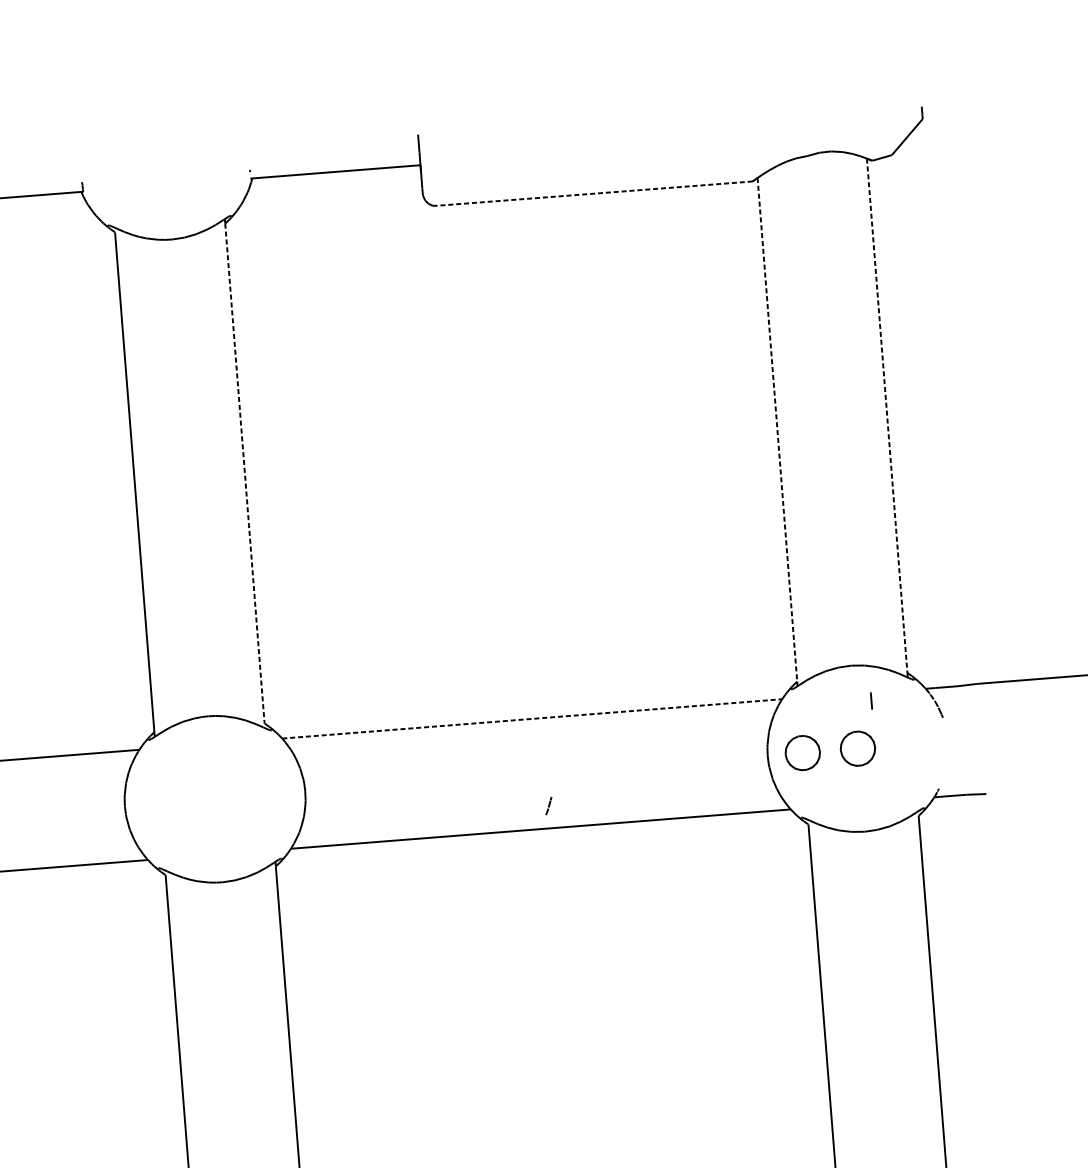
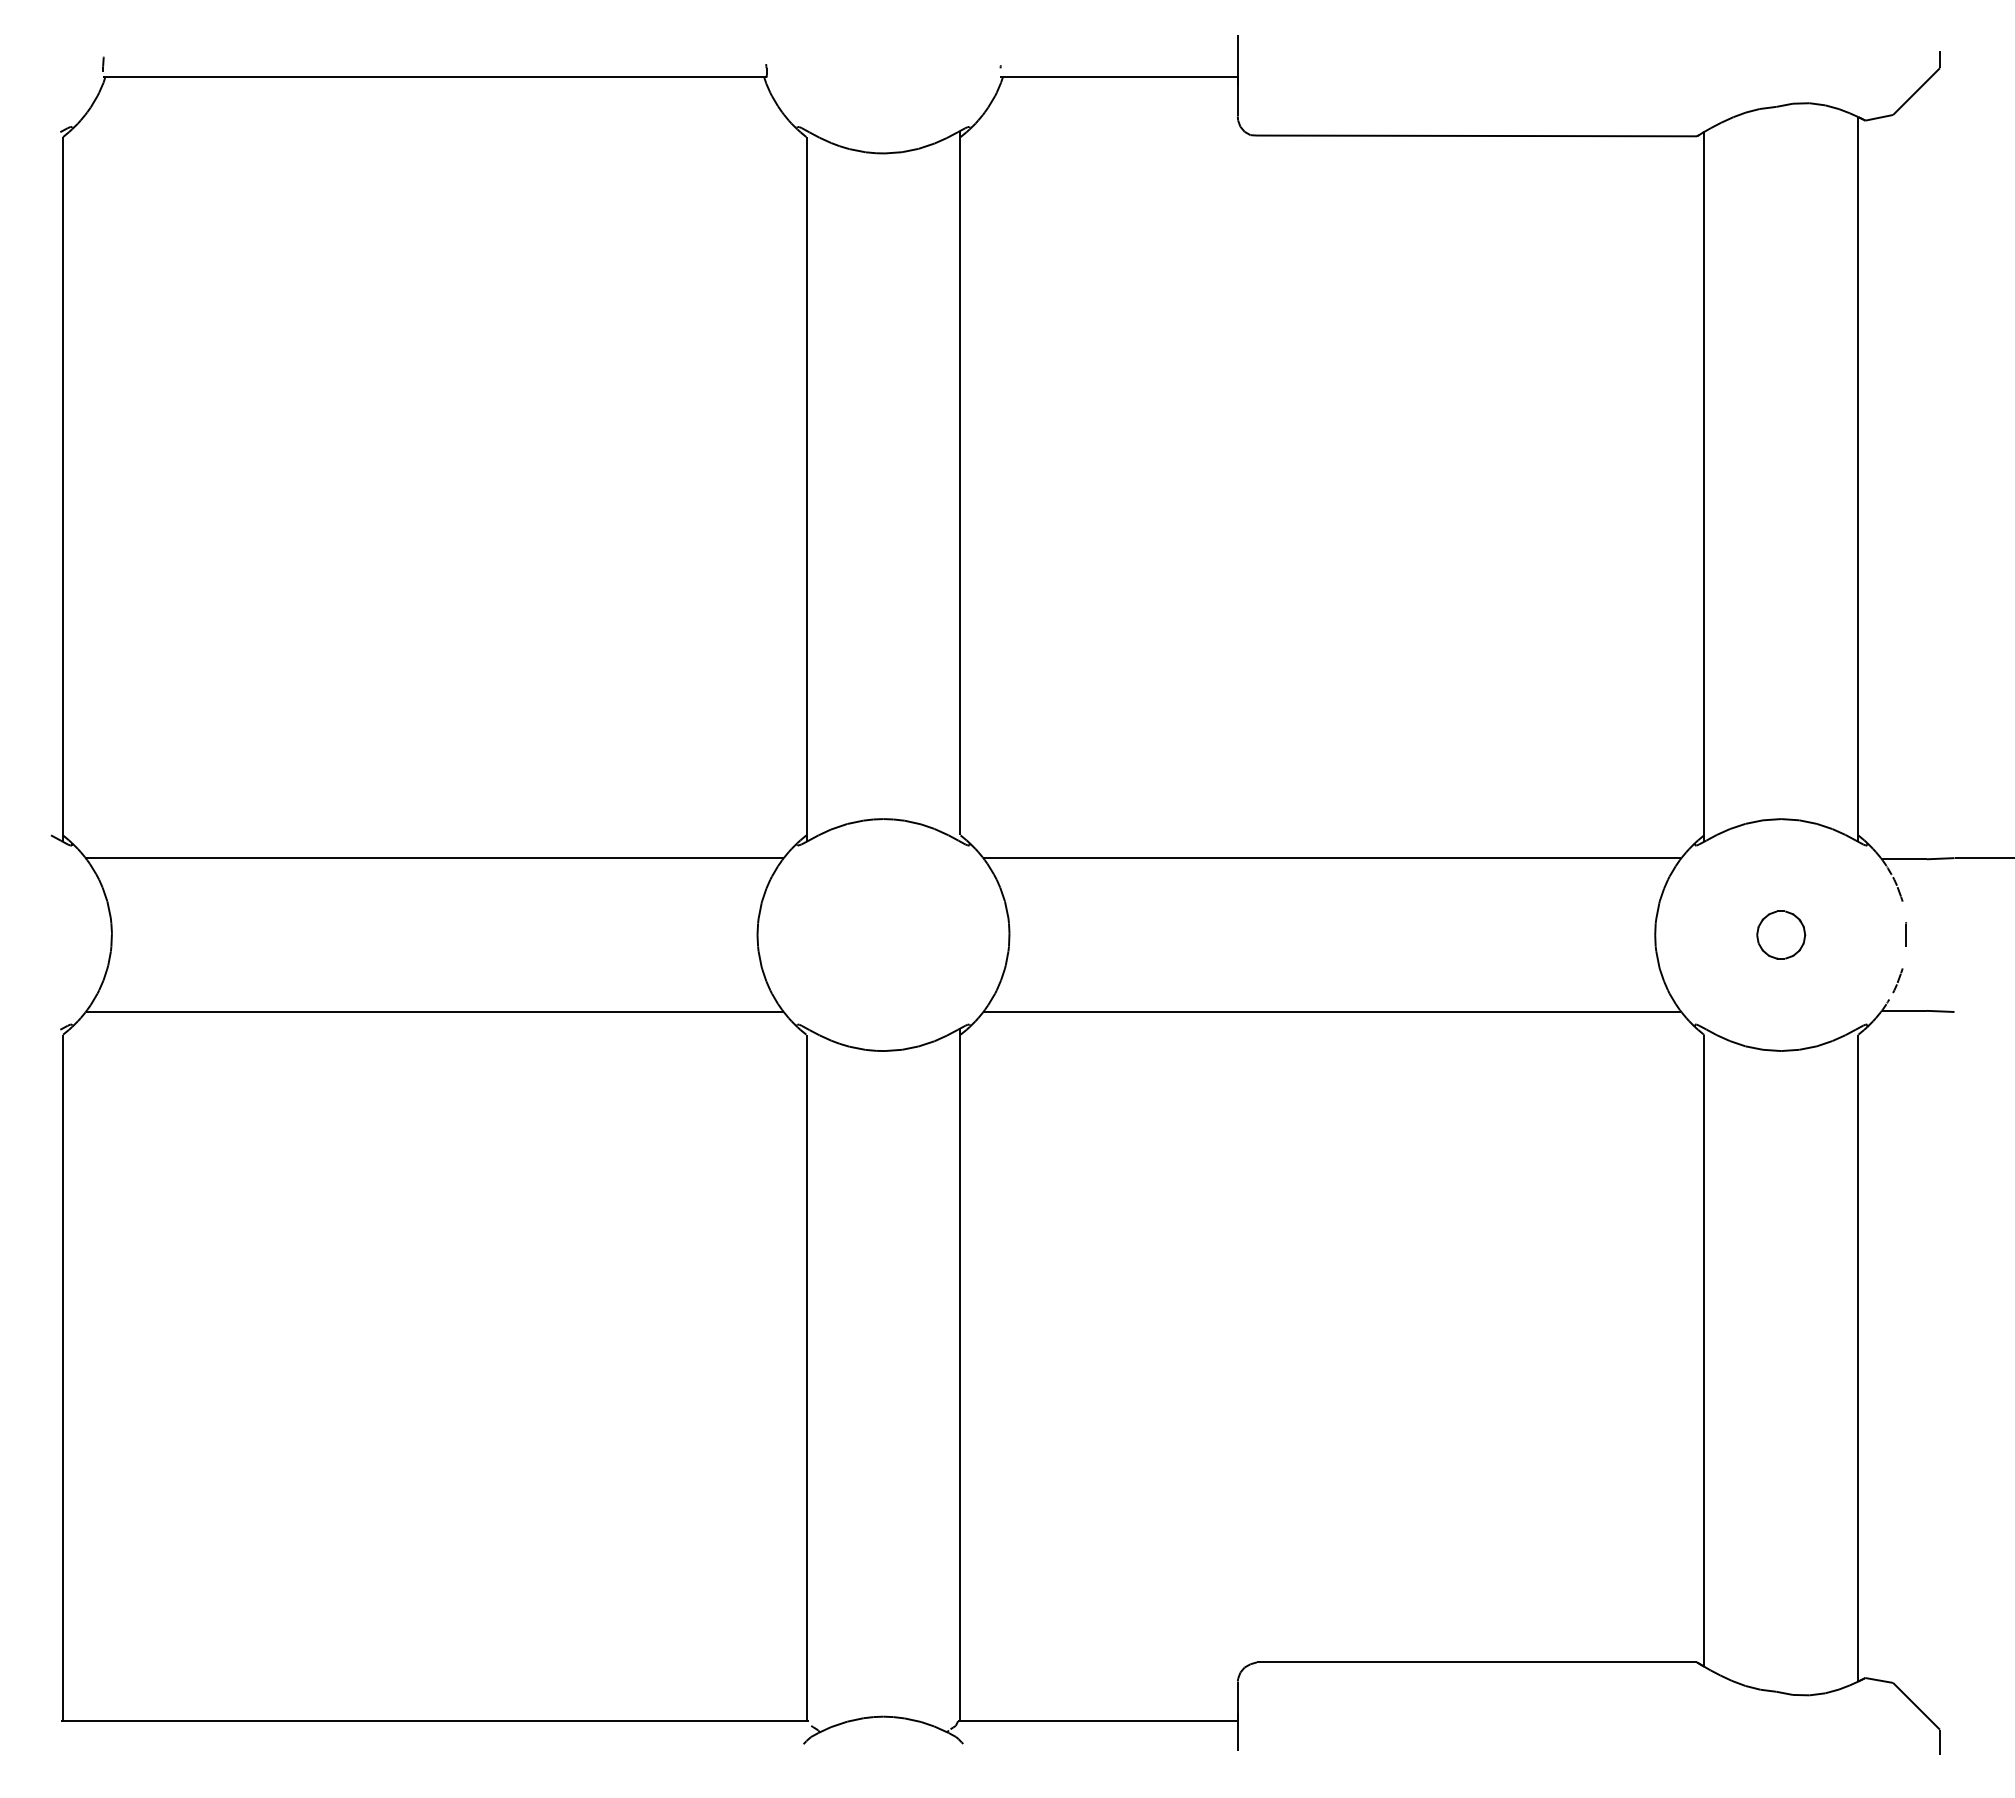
line: (594, 193) -> (1476, 135), dashed -> solid
line: (887, 415) -> (1858, 476), dashed -> solid
line: (777, 429) -> (1704, 483), dashed -> solid
line: (244, 473) -> (960, 486), dashed -> solid
line: (870, 701) -> (1905, 934), moved
line: (532, 719) -> (1332, 858), dashed -> solid
part: (802, 752) -> (1704, 934), removed
line: (548, 805) -> (1897, 980), moved

